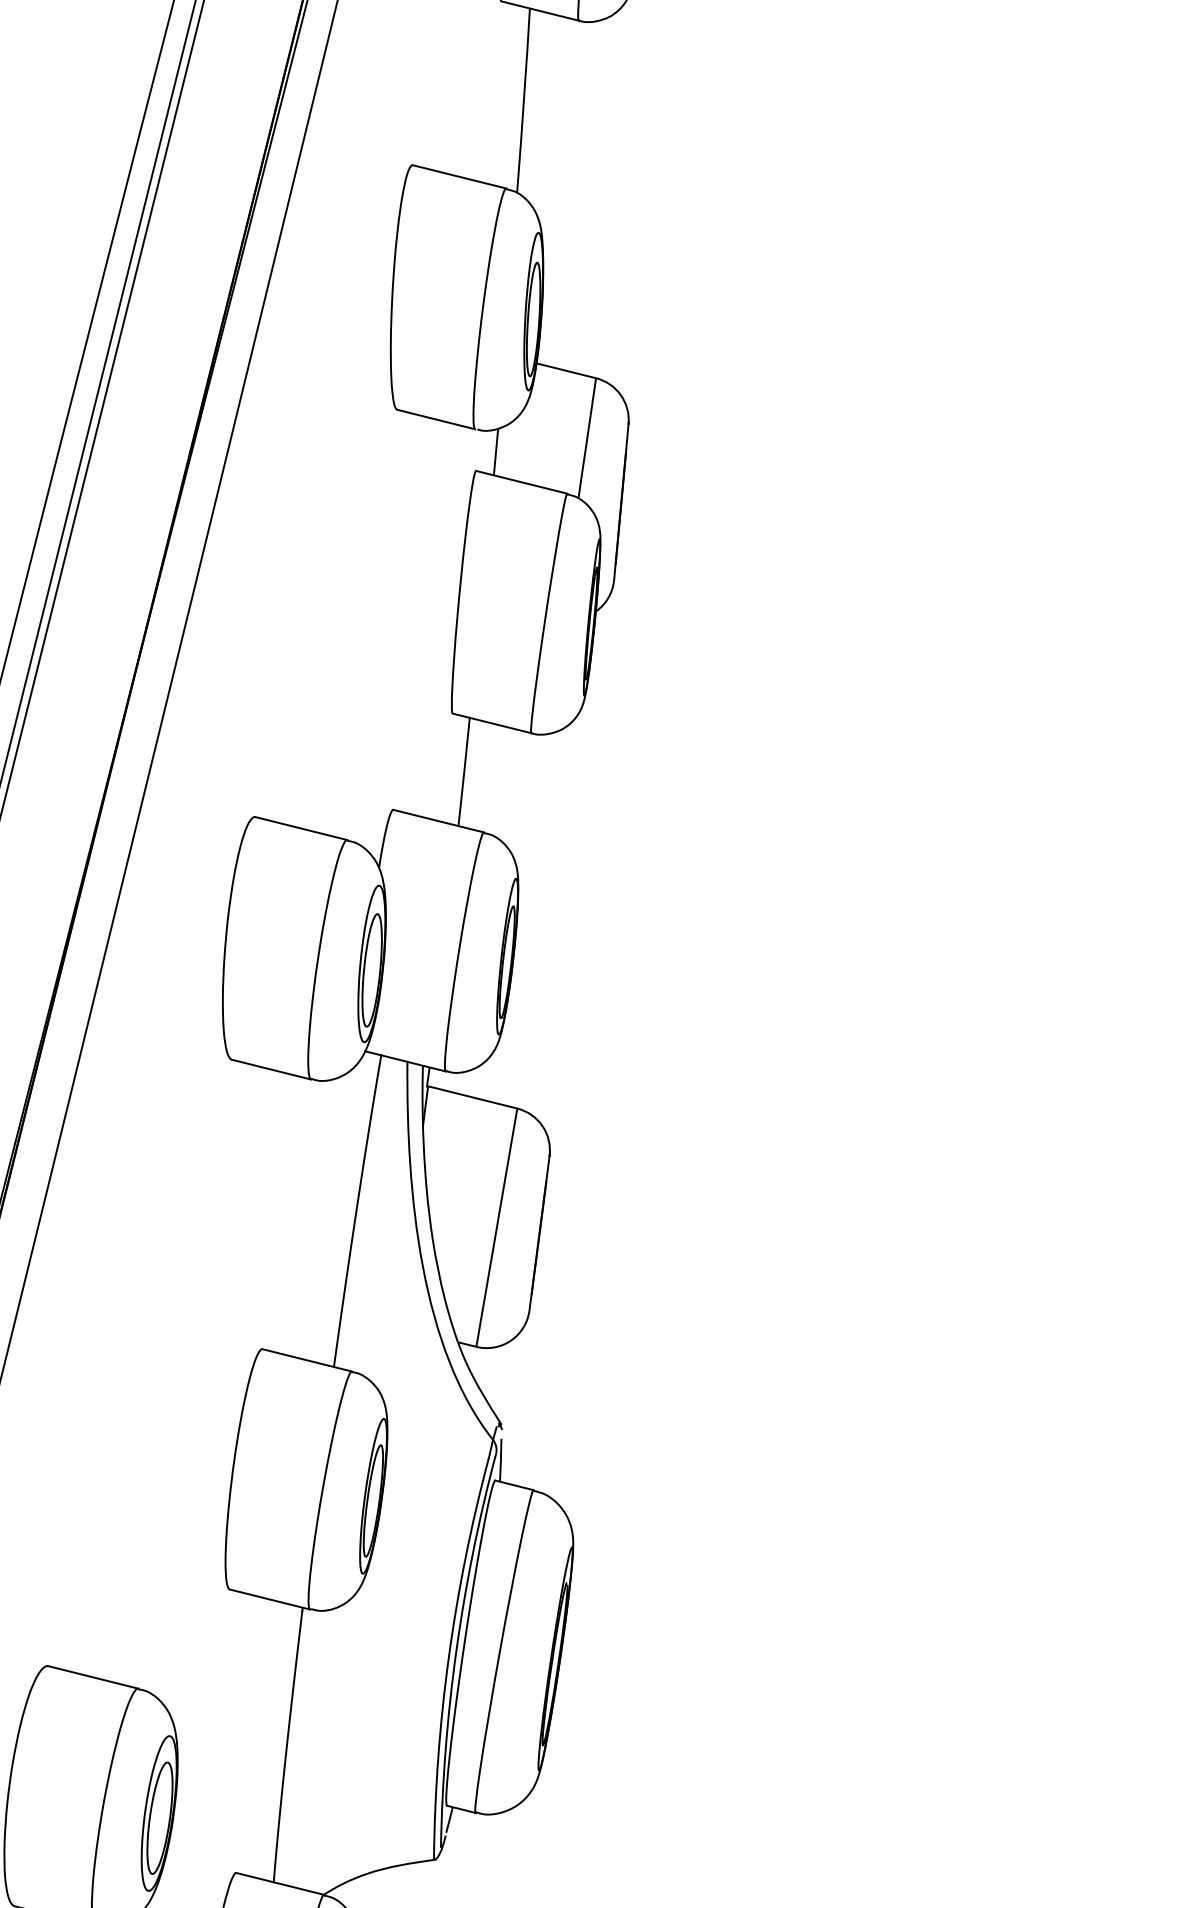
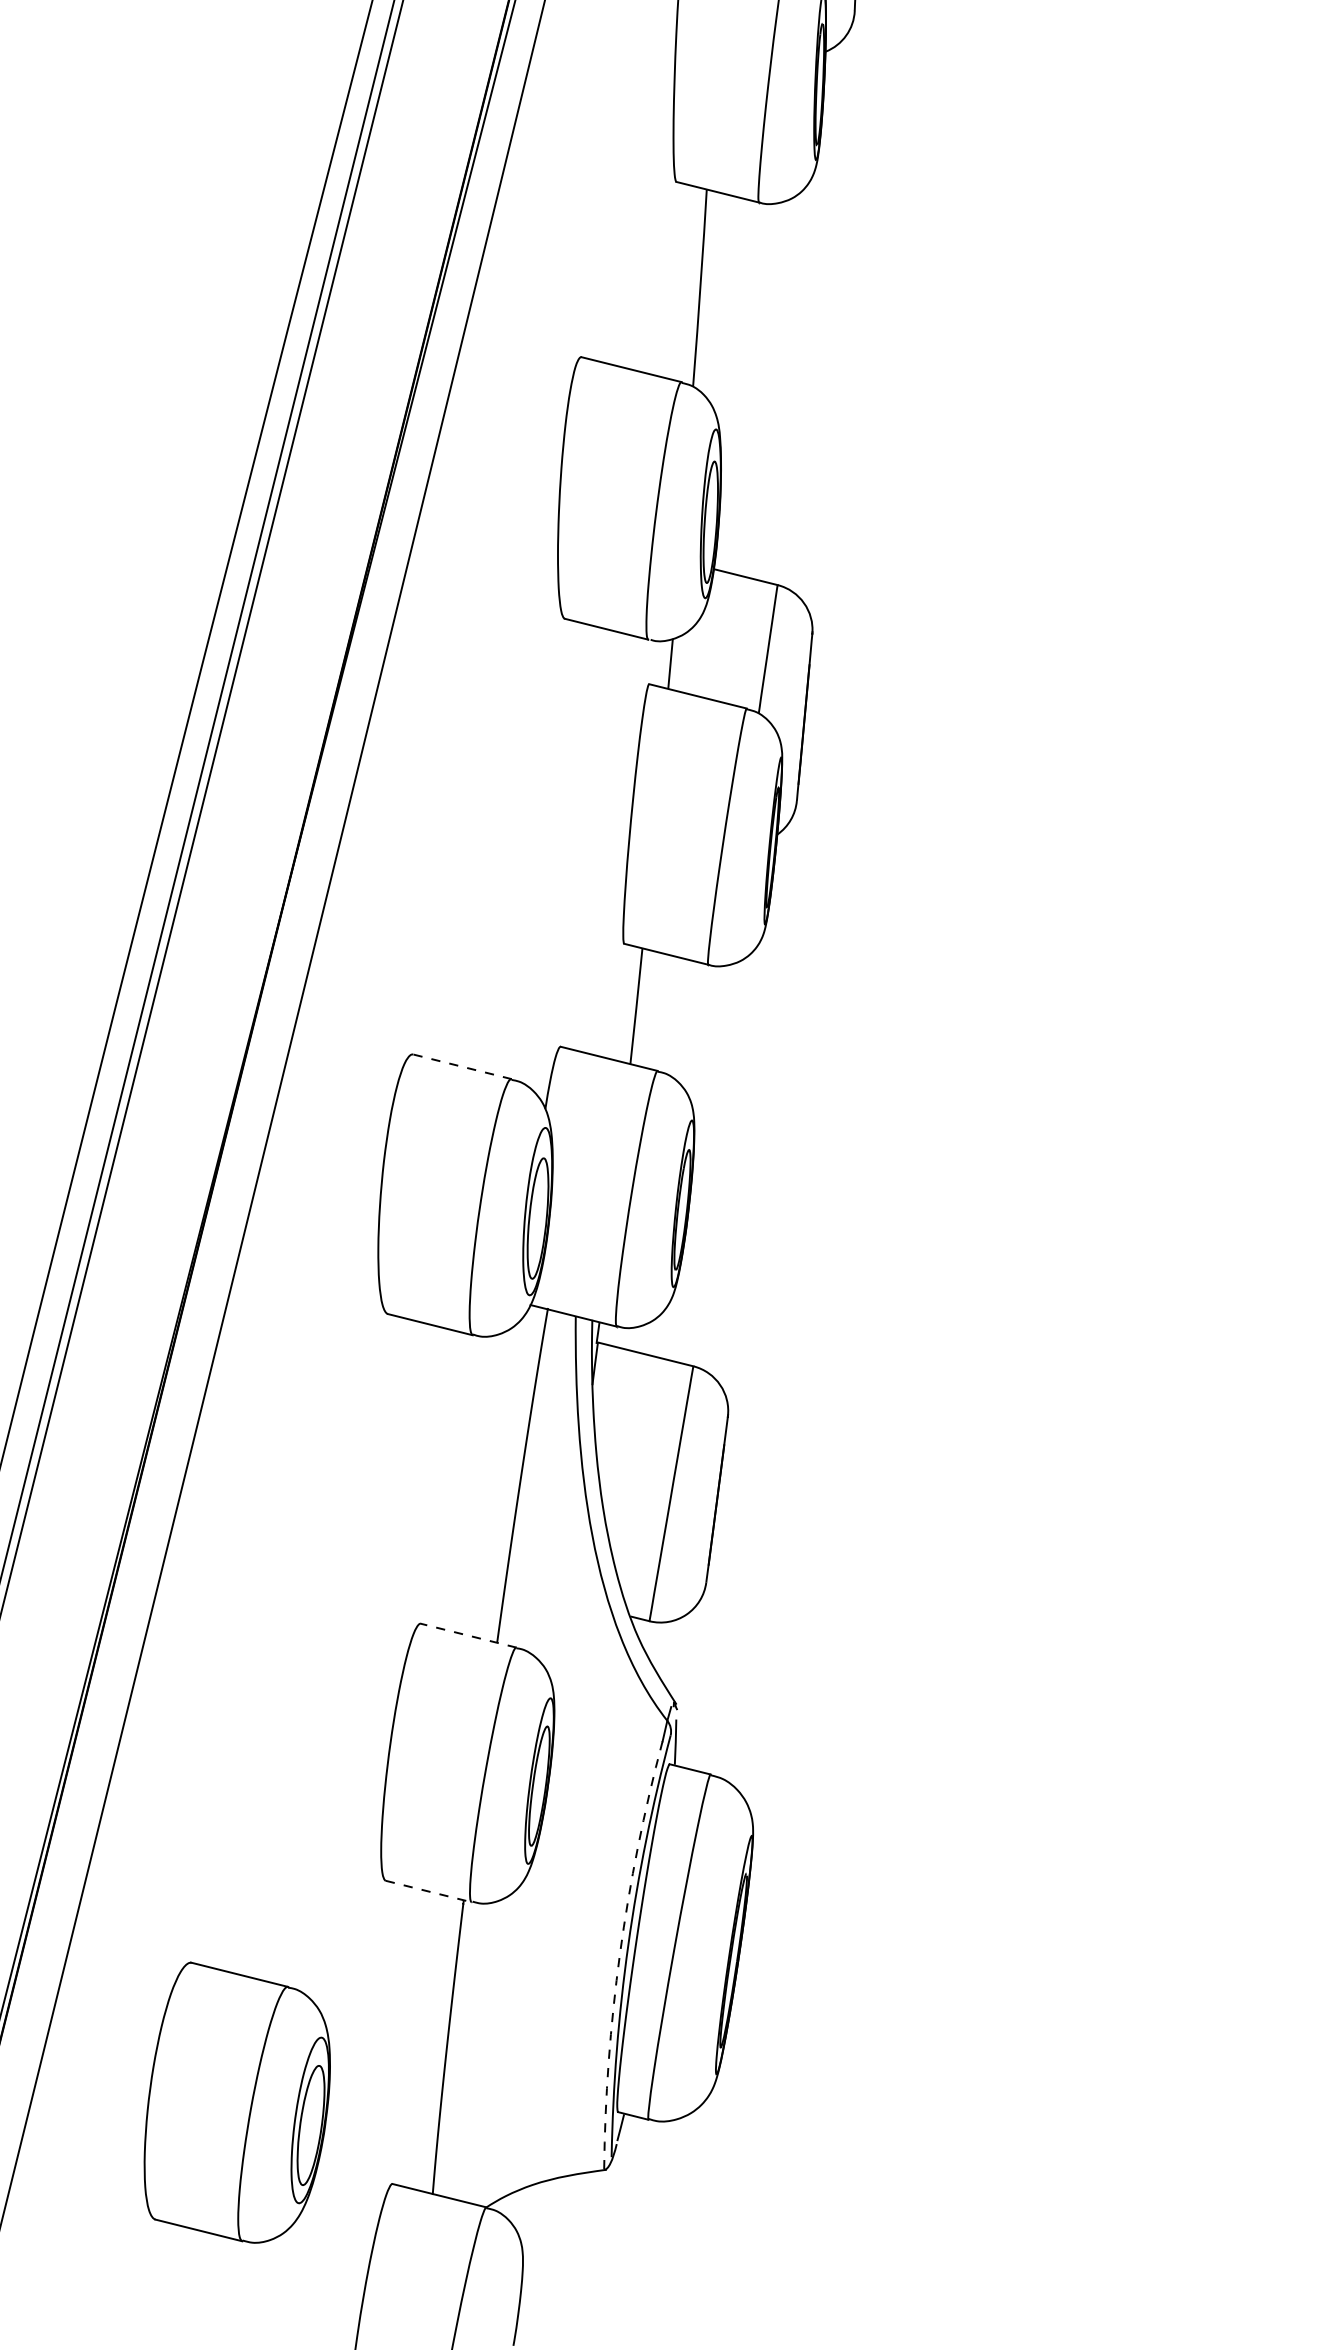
line: (300, 828) -> (461, 1066), solid -> dashed
line: (307, 1360) -> (468, 1635), solid -> dashed
line: (270, 1599) -> (429, 1891), solid -> dashed
arc: (449, 1657) -> (620, 1953), solid -> dashed

